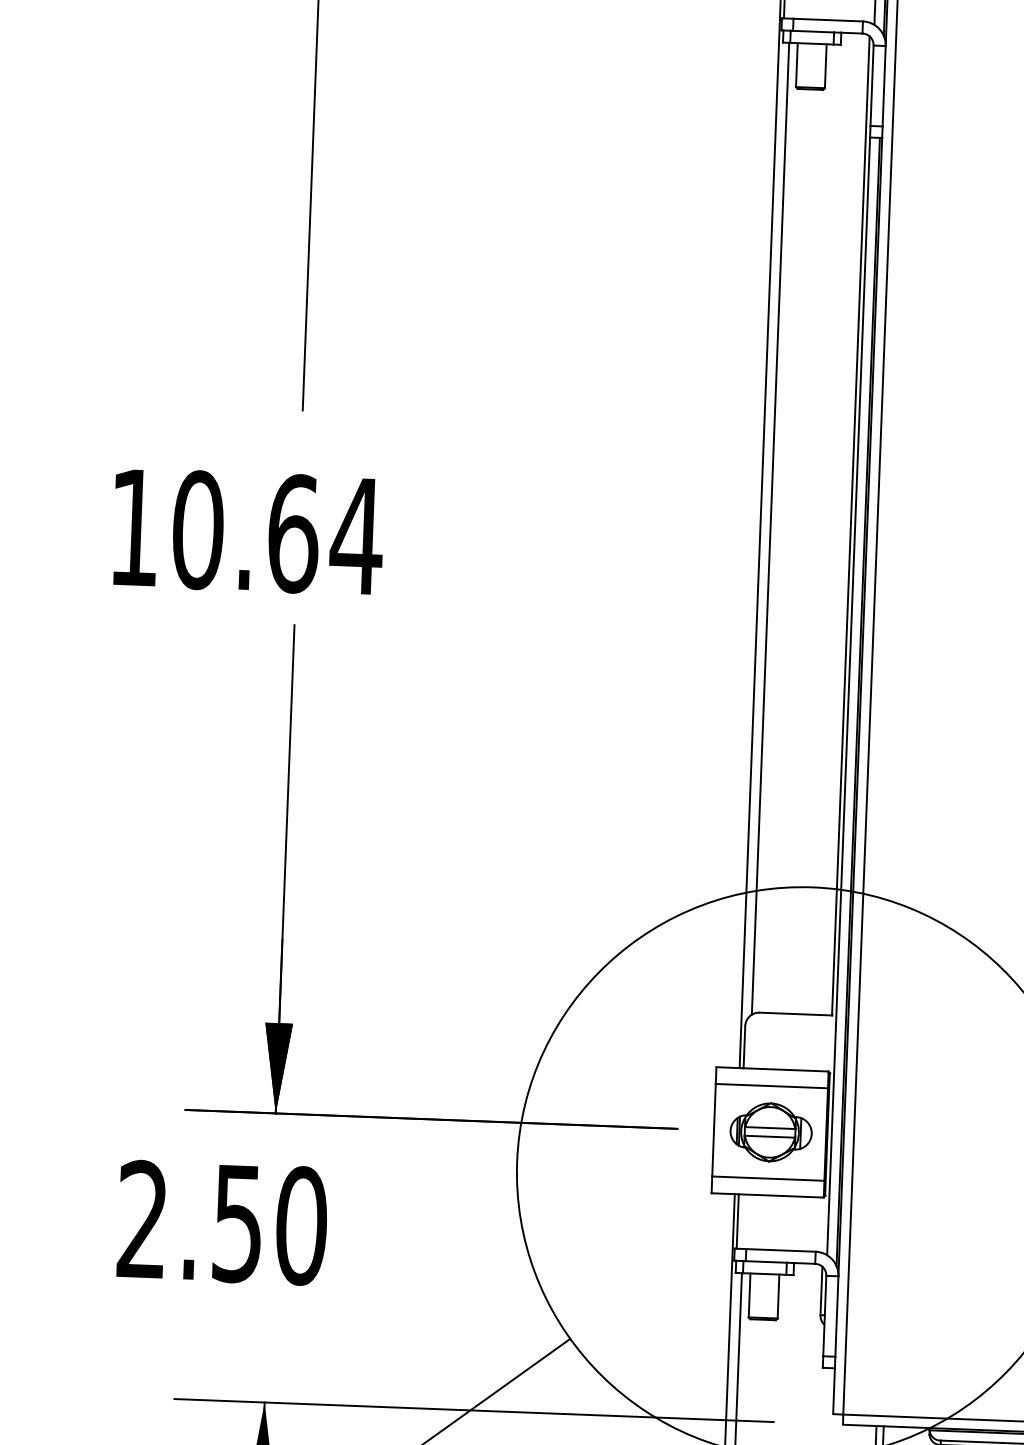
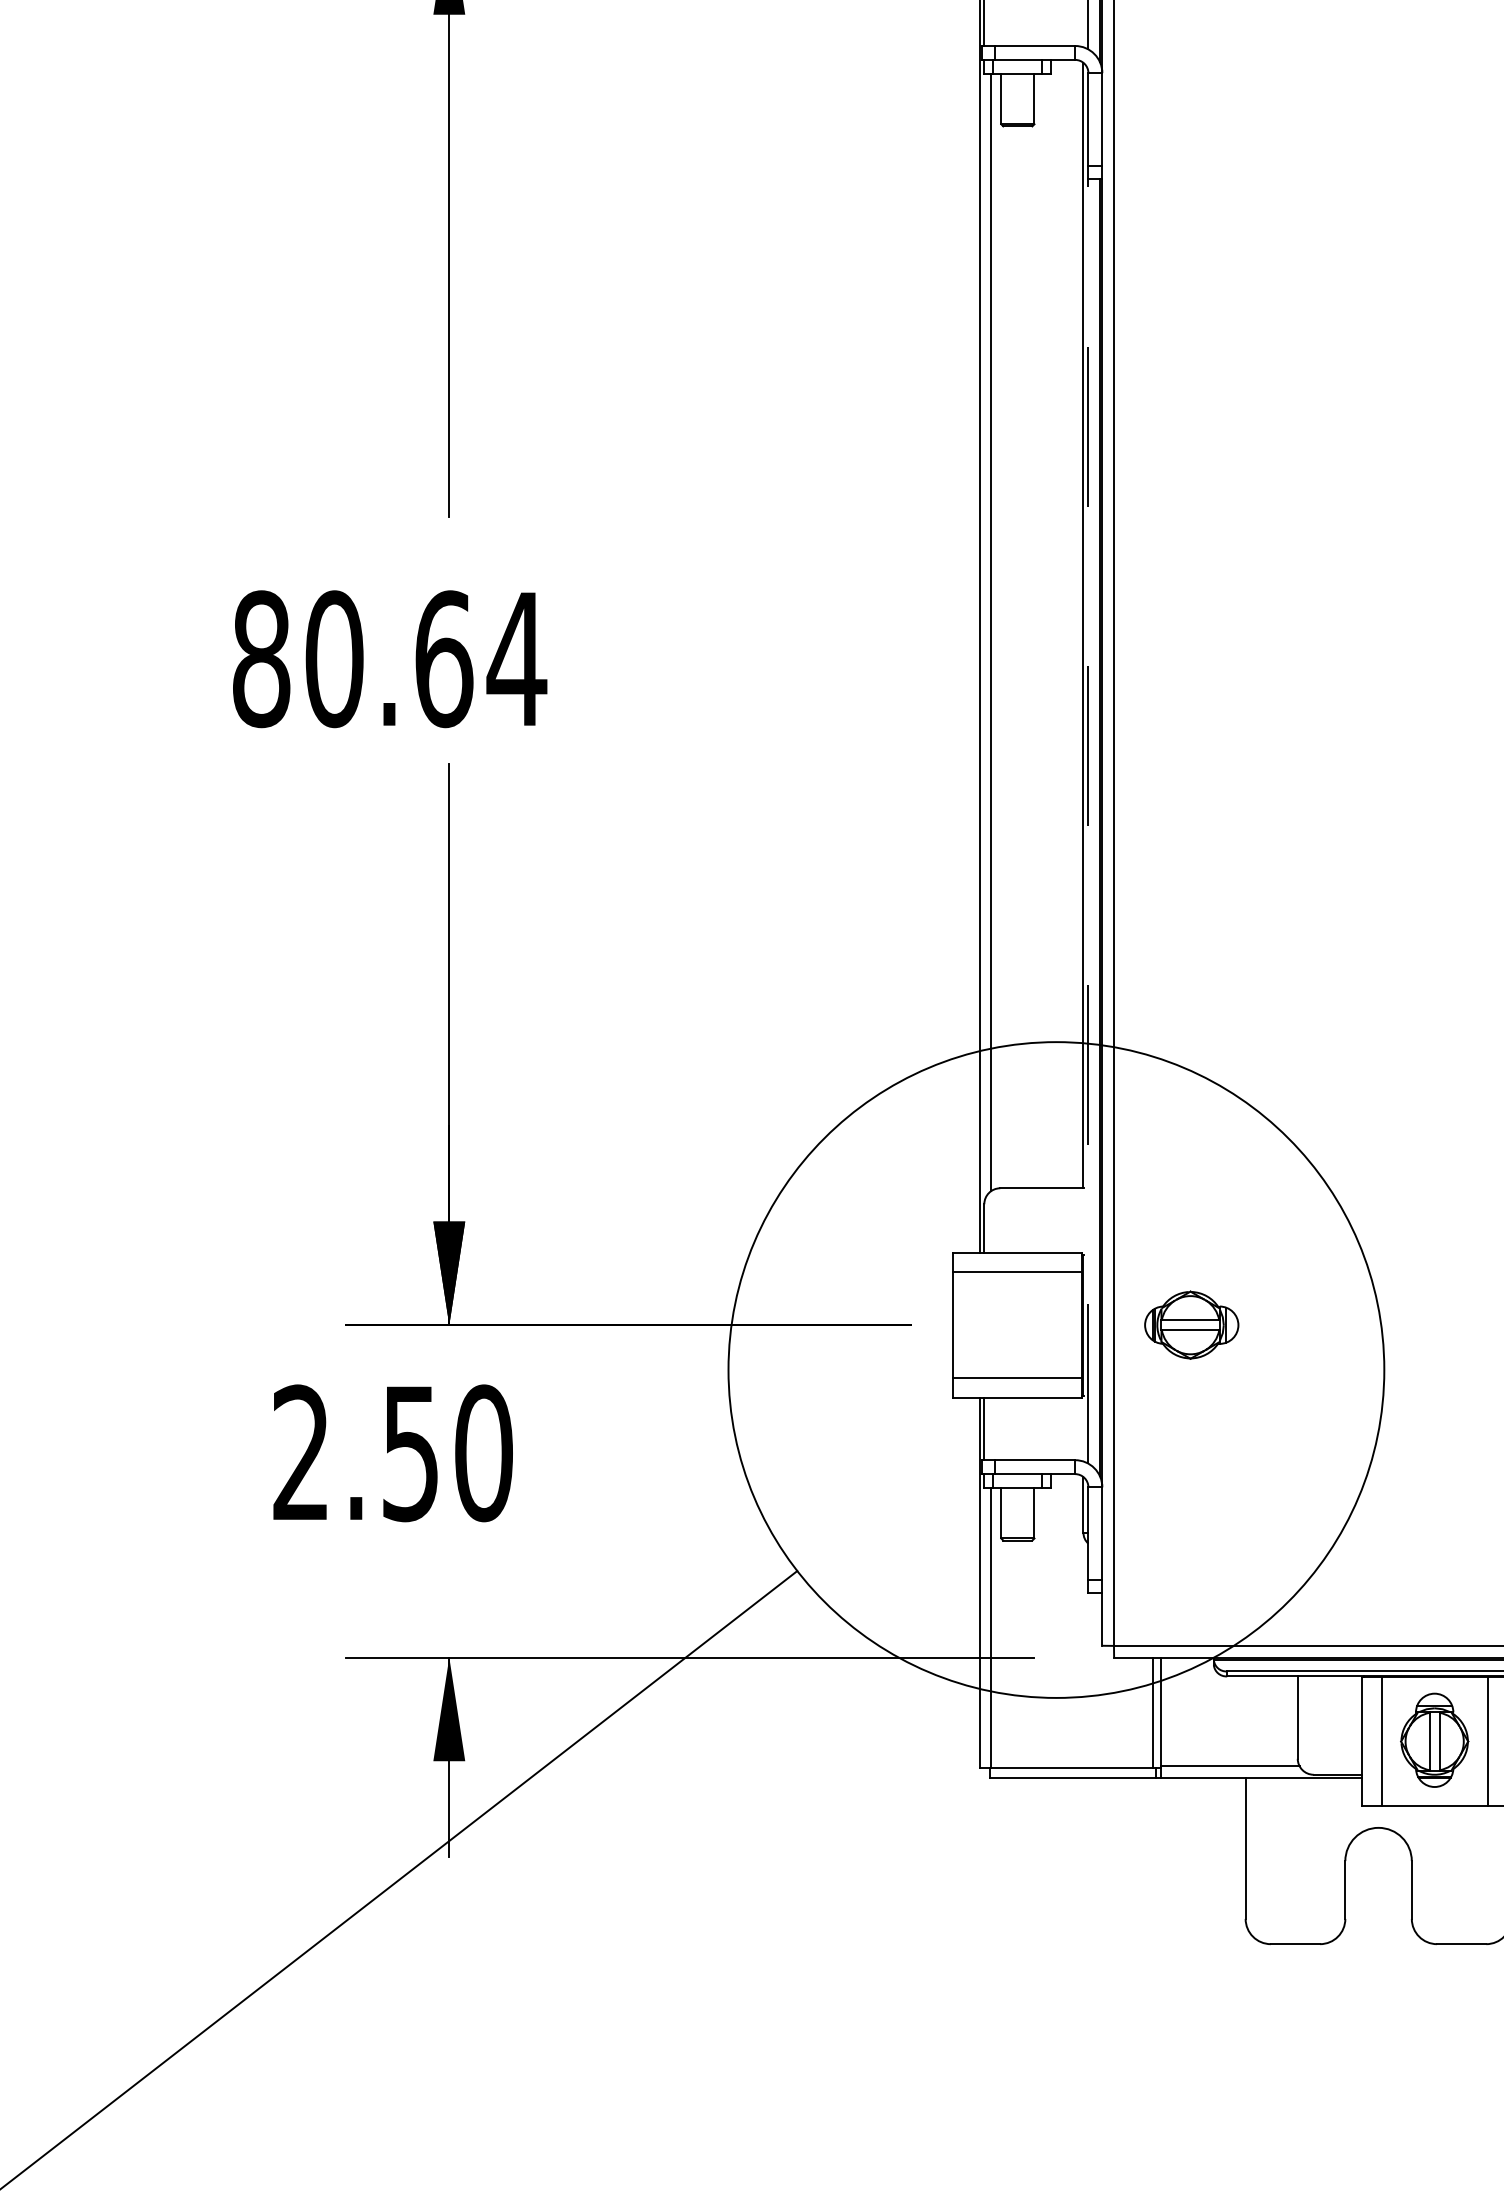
text: (134, 527) -> (261, 659), 10.64 -> 80.64
line: (848, 695) -> (1088, 820), solid -> dashed
part: (770, 1131) -> (1191, 1324), moved

